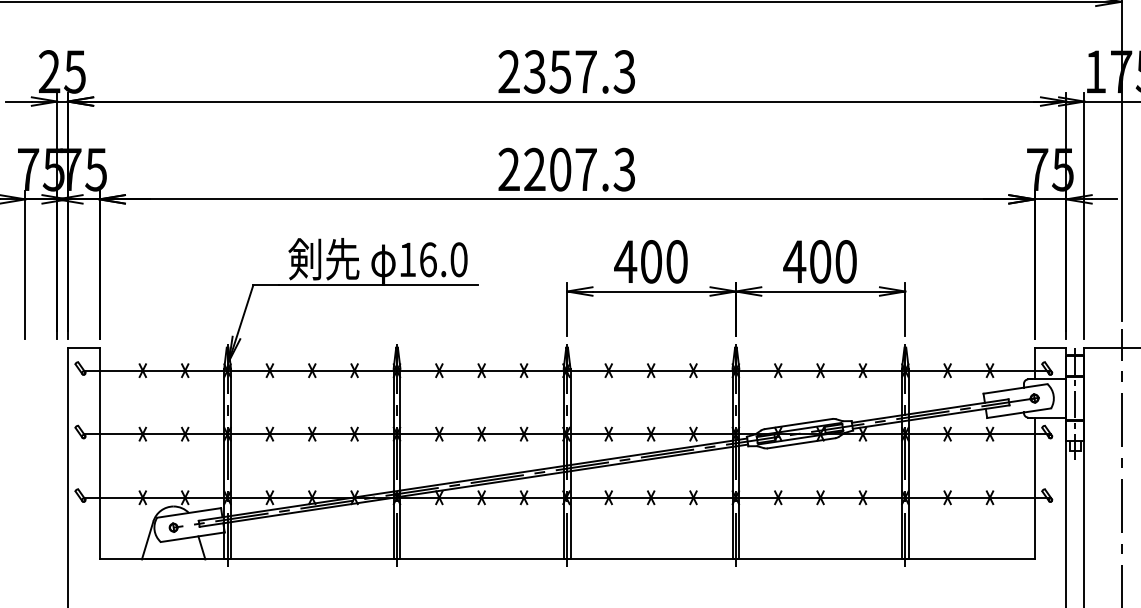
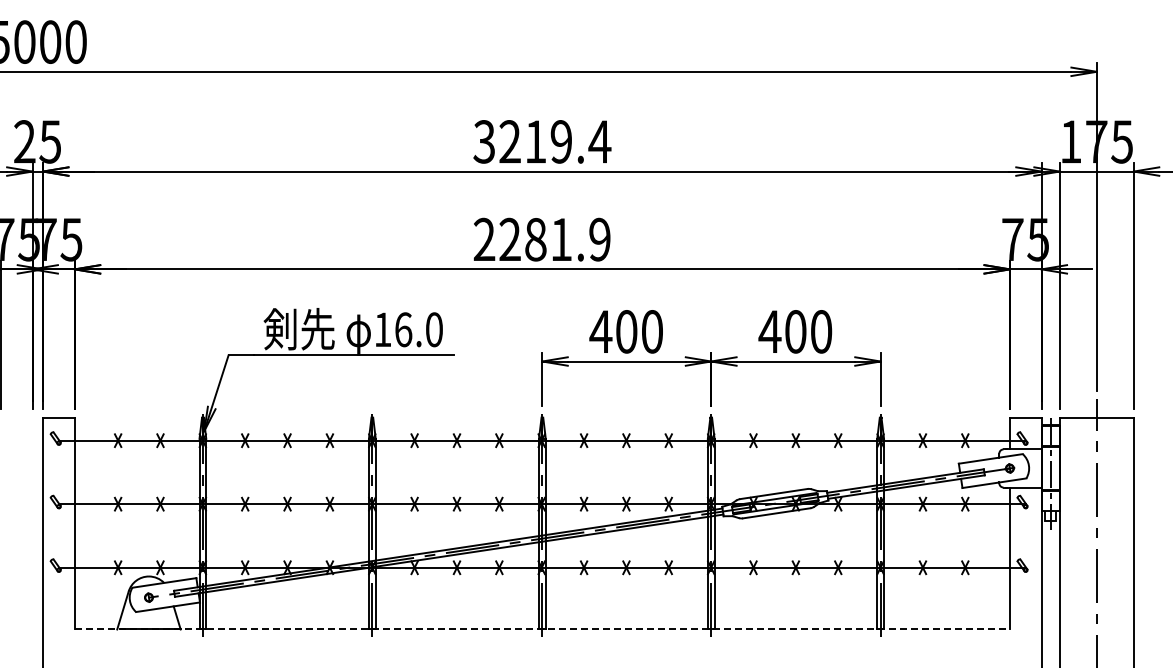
text: (567, 71) -> (542, 141), 2357.3 -> 3219.4
text: (592, 169) -> (567, 239), 2207.3 -> 2281.9
line: (567, 559) -> (542, 629), solid -> dashed

